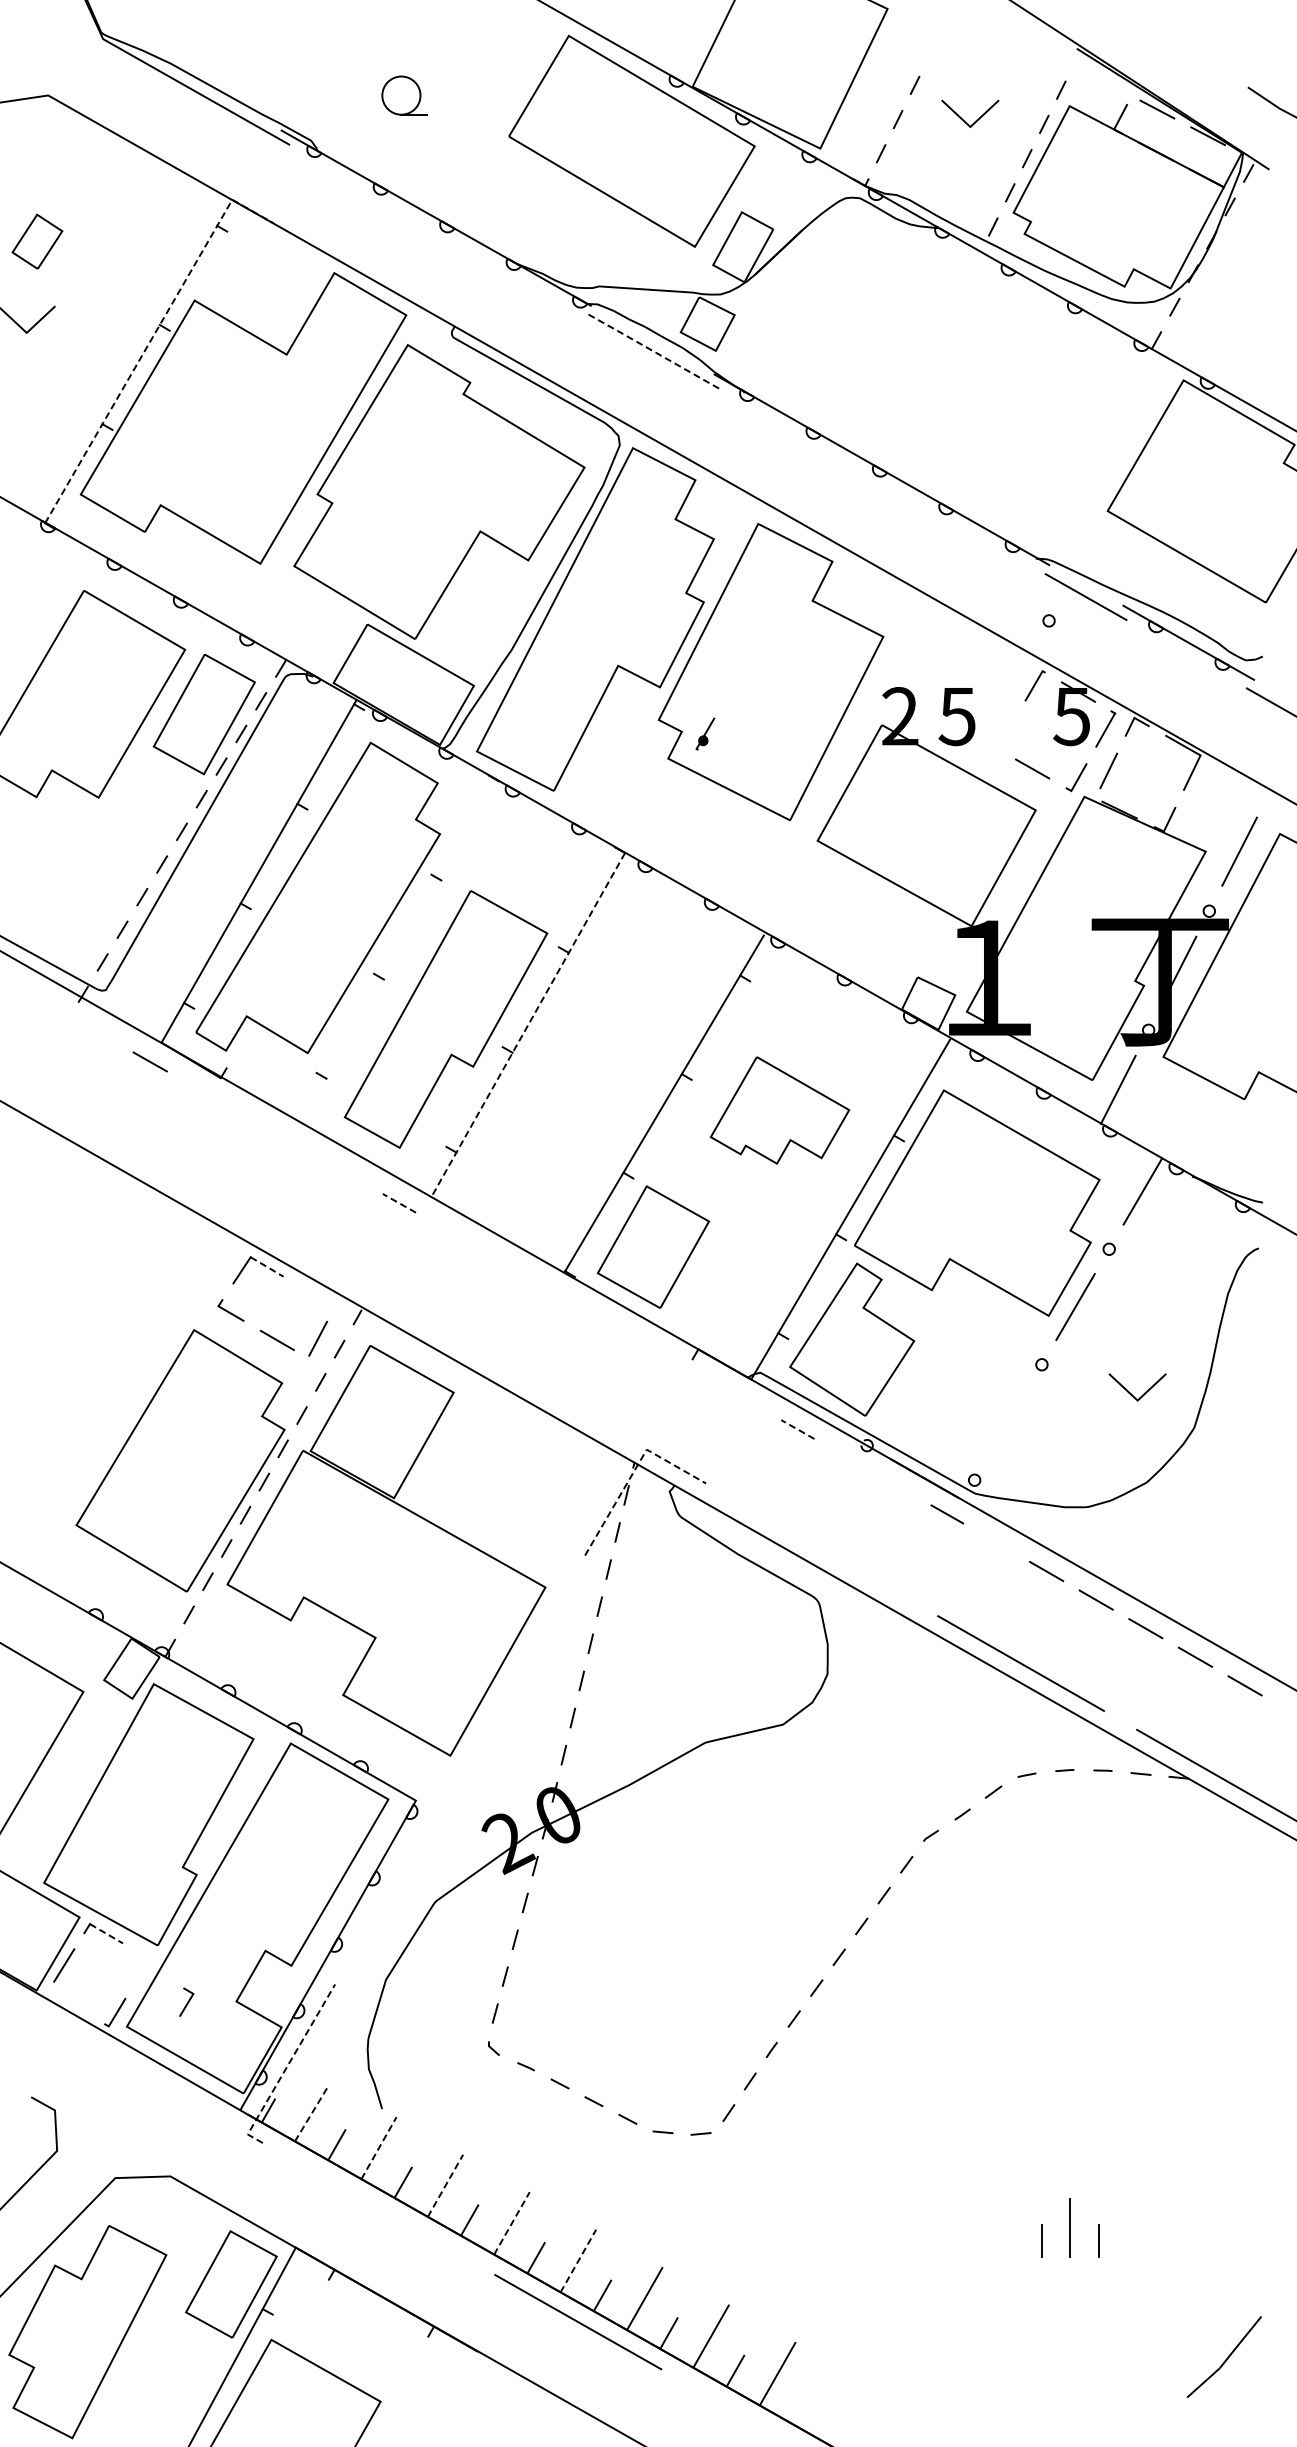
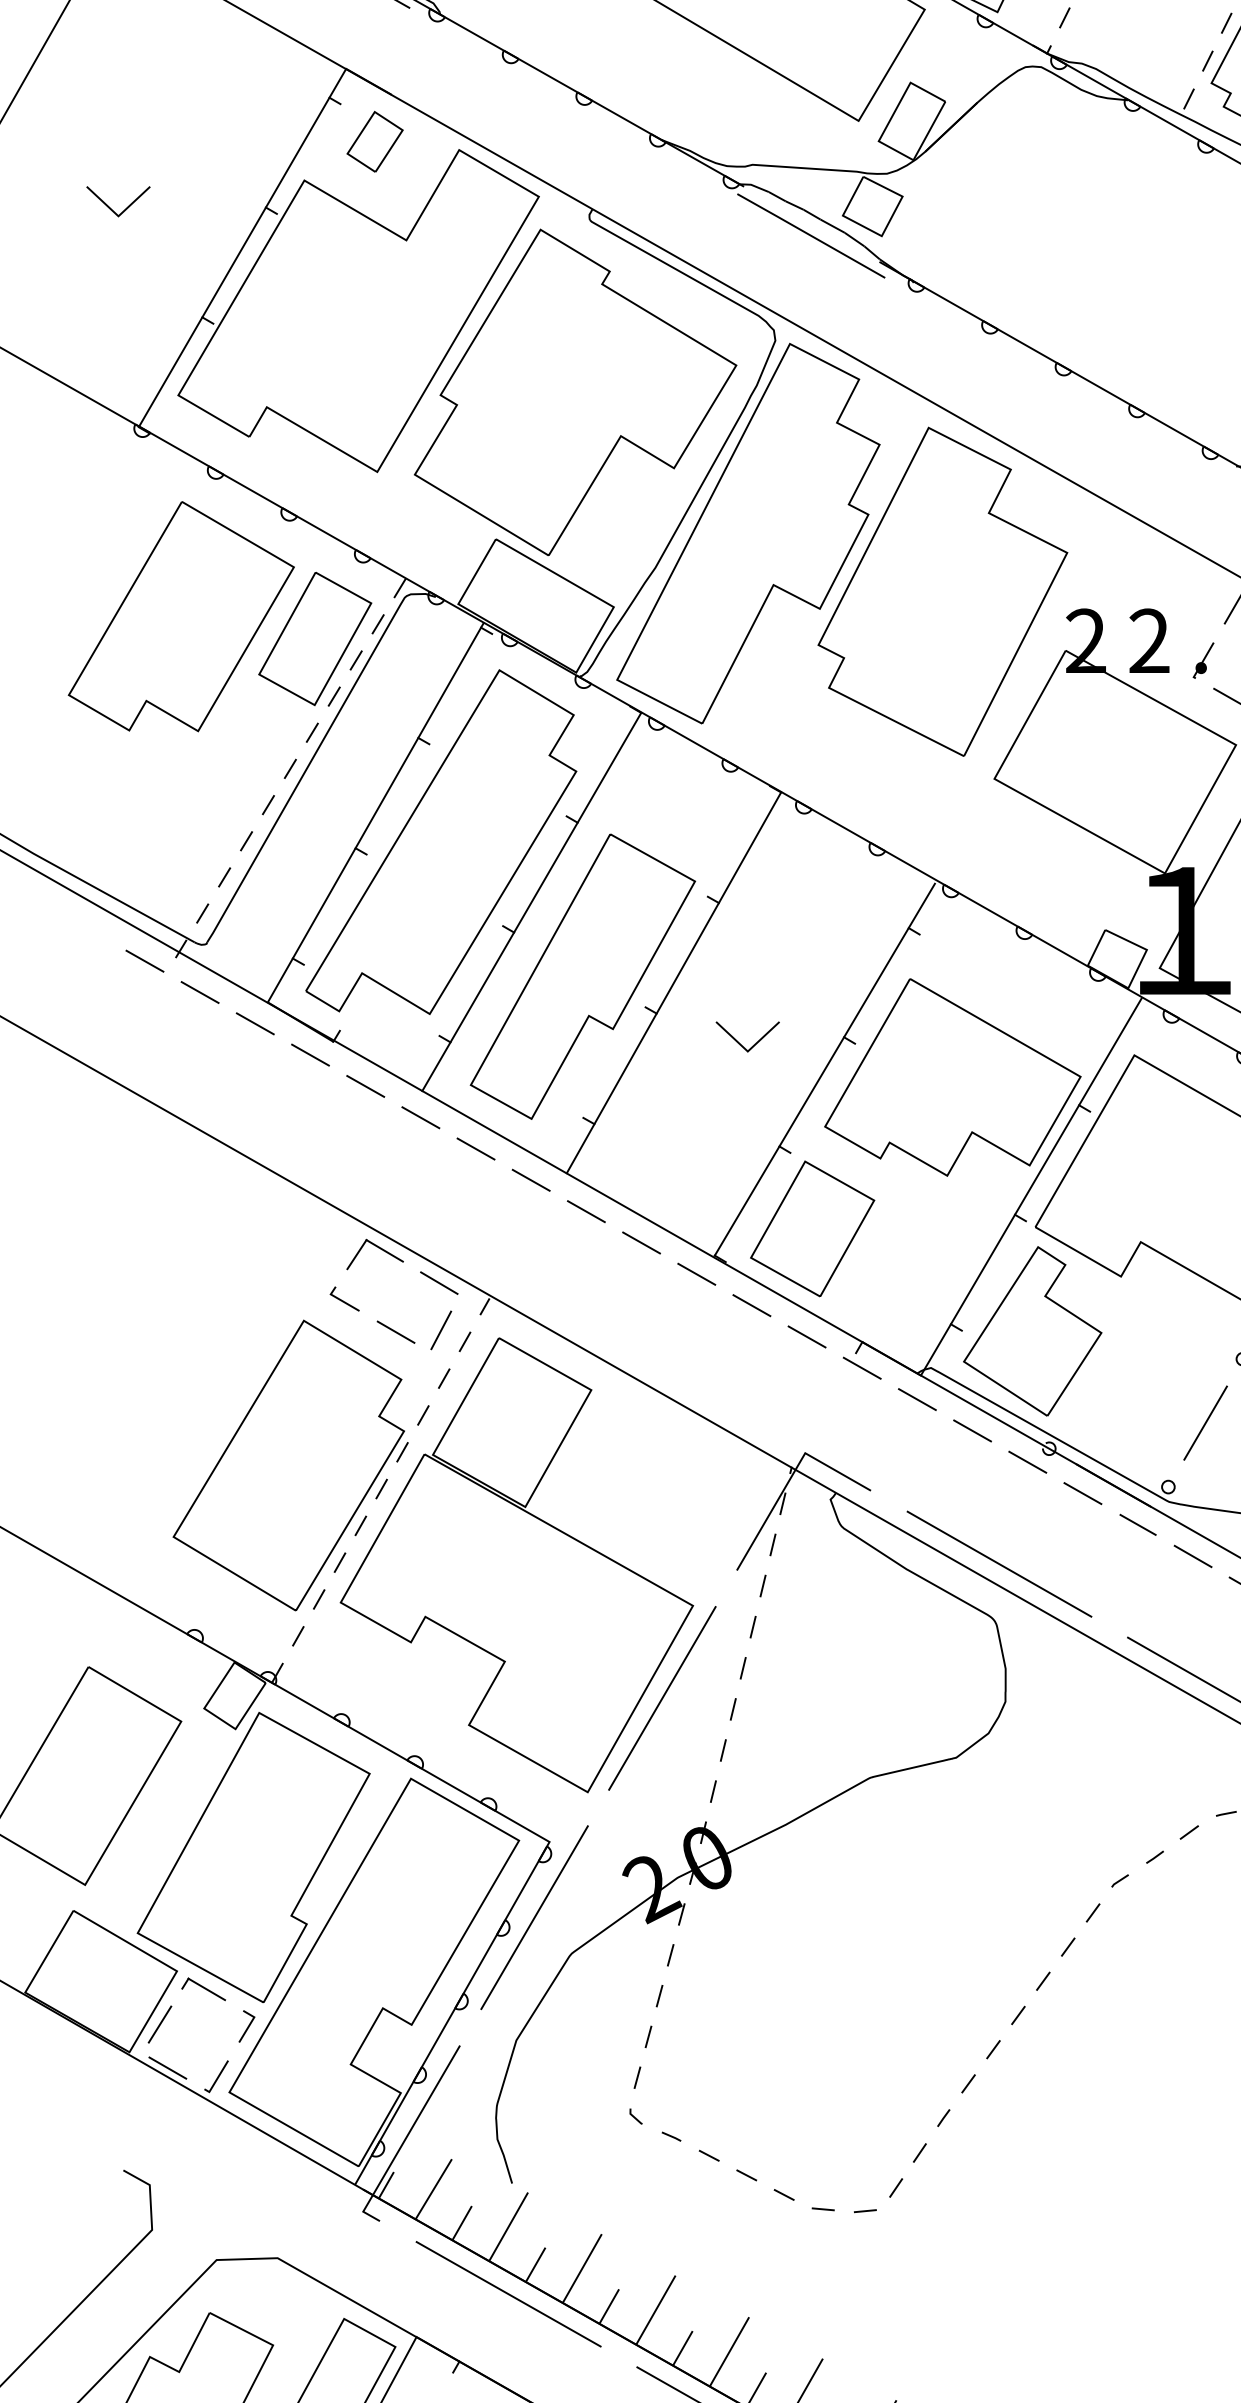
part: (37, 241) -> (375, 141), moved
line: (151, 339) -> (256, 223), dashed -> solid
line: (651, 350) -> (810, 235), dashed -> solid
text: (956, 716) -> (1148, 641), 5 -> 2
part: (705, 733) -> (1203, 659), moved
line: (399, 951) -> (531, 901), added
line: (50, 1005) -> (144, 961), added
line: (528, 1025) -> (674, 983), dashed -> solid
line: (100, 1033) -> (200, 992), added
line: (588, 1079) -> (740, 1043), added
line: (199, 1089) -> (309, 1054), added
part: (779, 1110) -> (952, 1077), size x1.67
line: (249, 1118) -> (365, 1086), added
line: (299, 1146) -> (420, 1117), added
line: (349, 1174) -> (475, 1148), added
line: (398, 1203) -> (530, 1180), dashed -> solid
line: (448, 1231) -> (585, 1211), added
line: (498, 1259) -> (641, 1242), added
line: (267, 1267) -> (385, 1251), dashed -> solid
line: (548, 1287) -> (696, 1273), added
line: (315, 1295) -> (438, 1282), added
line: (598, 1315) -> (751, 1304), added
line: (648, 1344) -> (807, 1336), added
line: (697, 1372) -> (861, 1367), added
line: (747, 1400) -> (916, 1398), added
line: (1008, 1422) -> (1205, 1423), added
line: (797, 1429) -> (972, 1430), dashed -> solid
line: (847, 1457) -> (1027, 1461), added
line: (633, 1472) -> (790, 1478), dashed -> solid
line: (897, 1485) -> (1082, 1492), added
line: (996, 1542) -> (1192, 1556), added
line: (822, 1549) -> (999, 1563), added
line: (517, 1670) -> (662, 1697), added
line: (402, 1868) -> (534, 1917), added
line: (106, 1934) -> (206, 1990), dashed -> solid
line: (187, 2001) -> (247, 2025), moved
line: (70, 2004) -> (166, 2067), added
line: (286, 2067) -> (406, 2137), dashed -> solid
line: (311, 2114) -> (433, 2189), dashed -> solid
line: (378, 2148) -> (508, 2227), dashed -> solid
line: (445, 2185) -> (582, 2268), dashed -> solid
line: (379, 2208) -> (509, 2293), added
line: (511, 2223) -> (655, 2310), dashed -> solid
line: (578, 2260) -> (729, 2351), dashed -> solid

